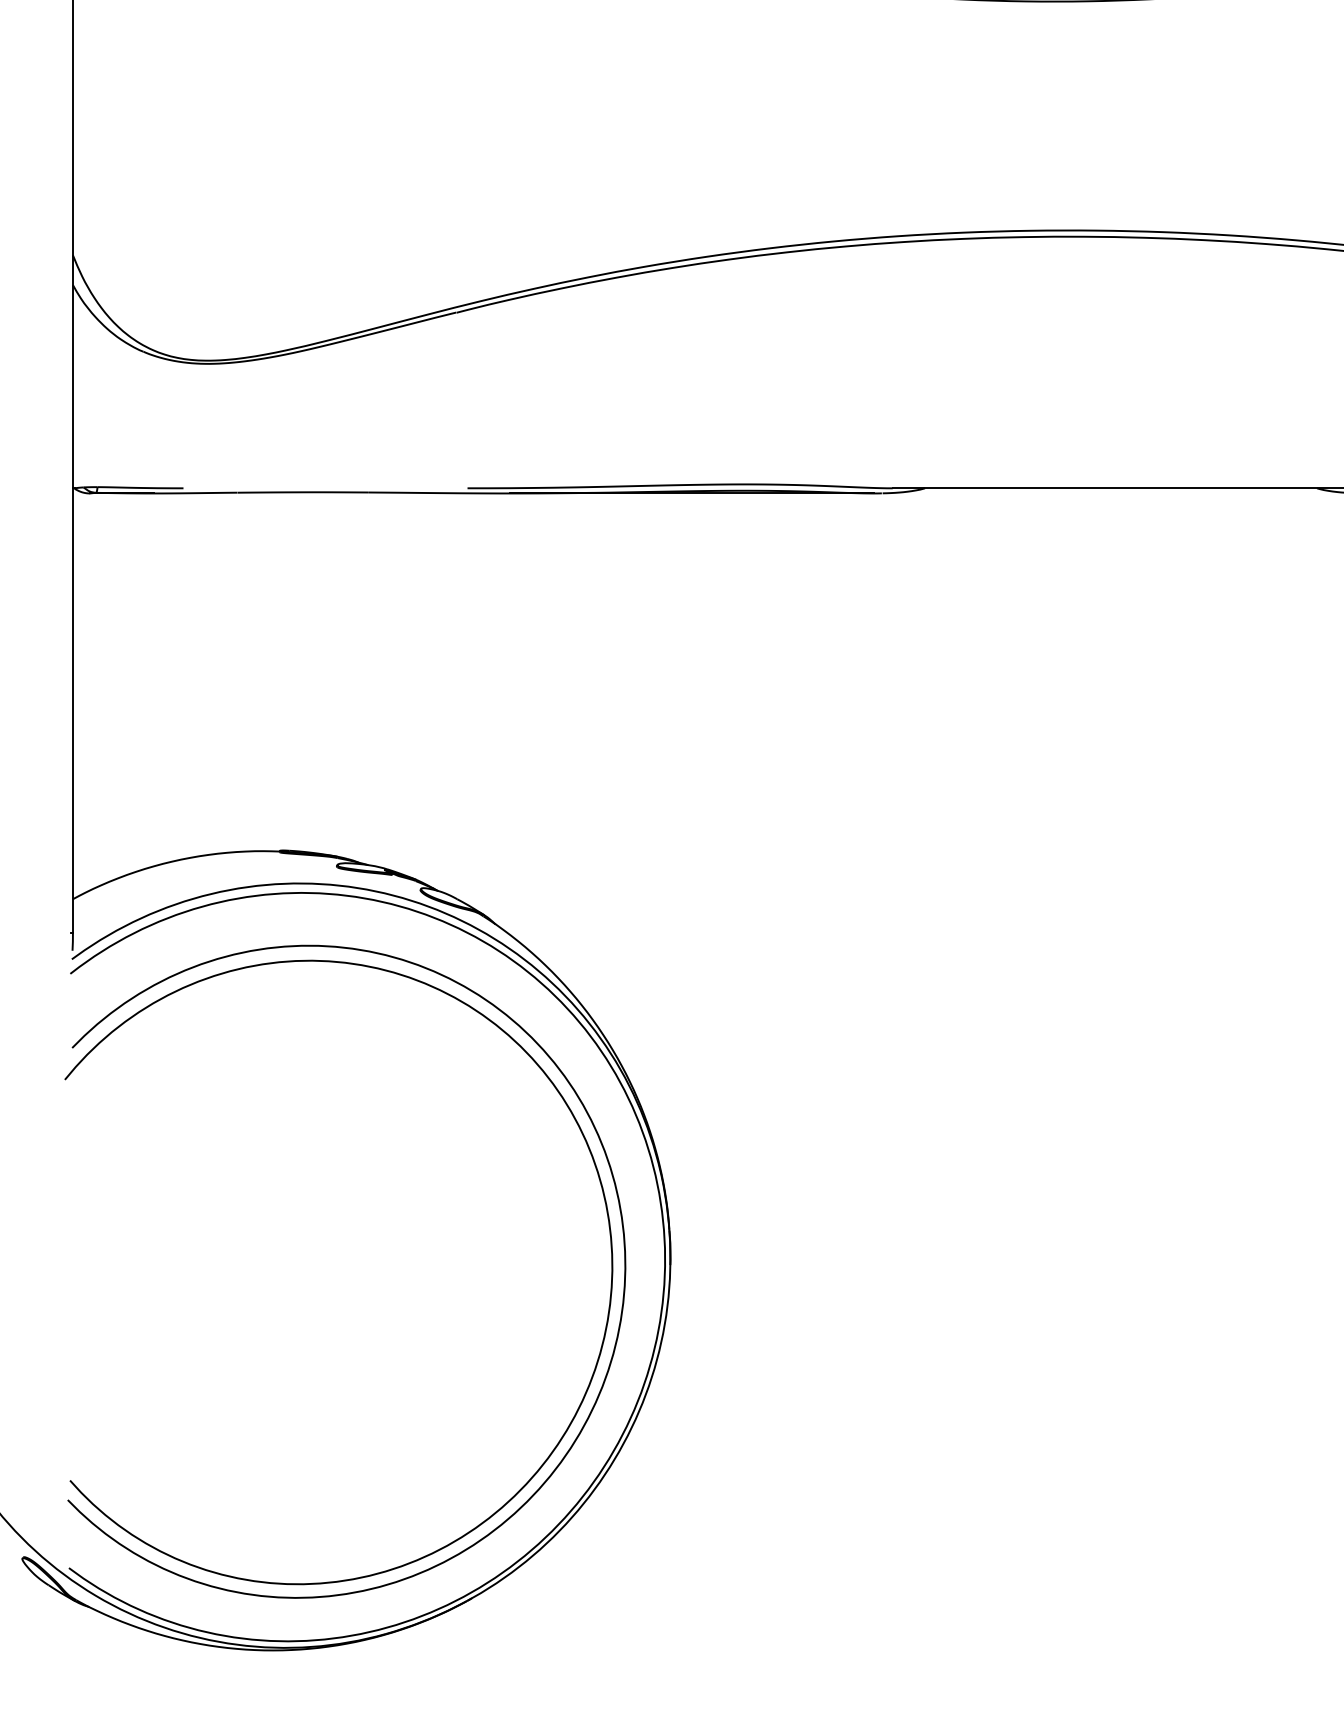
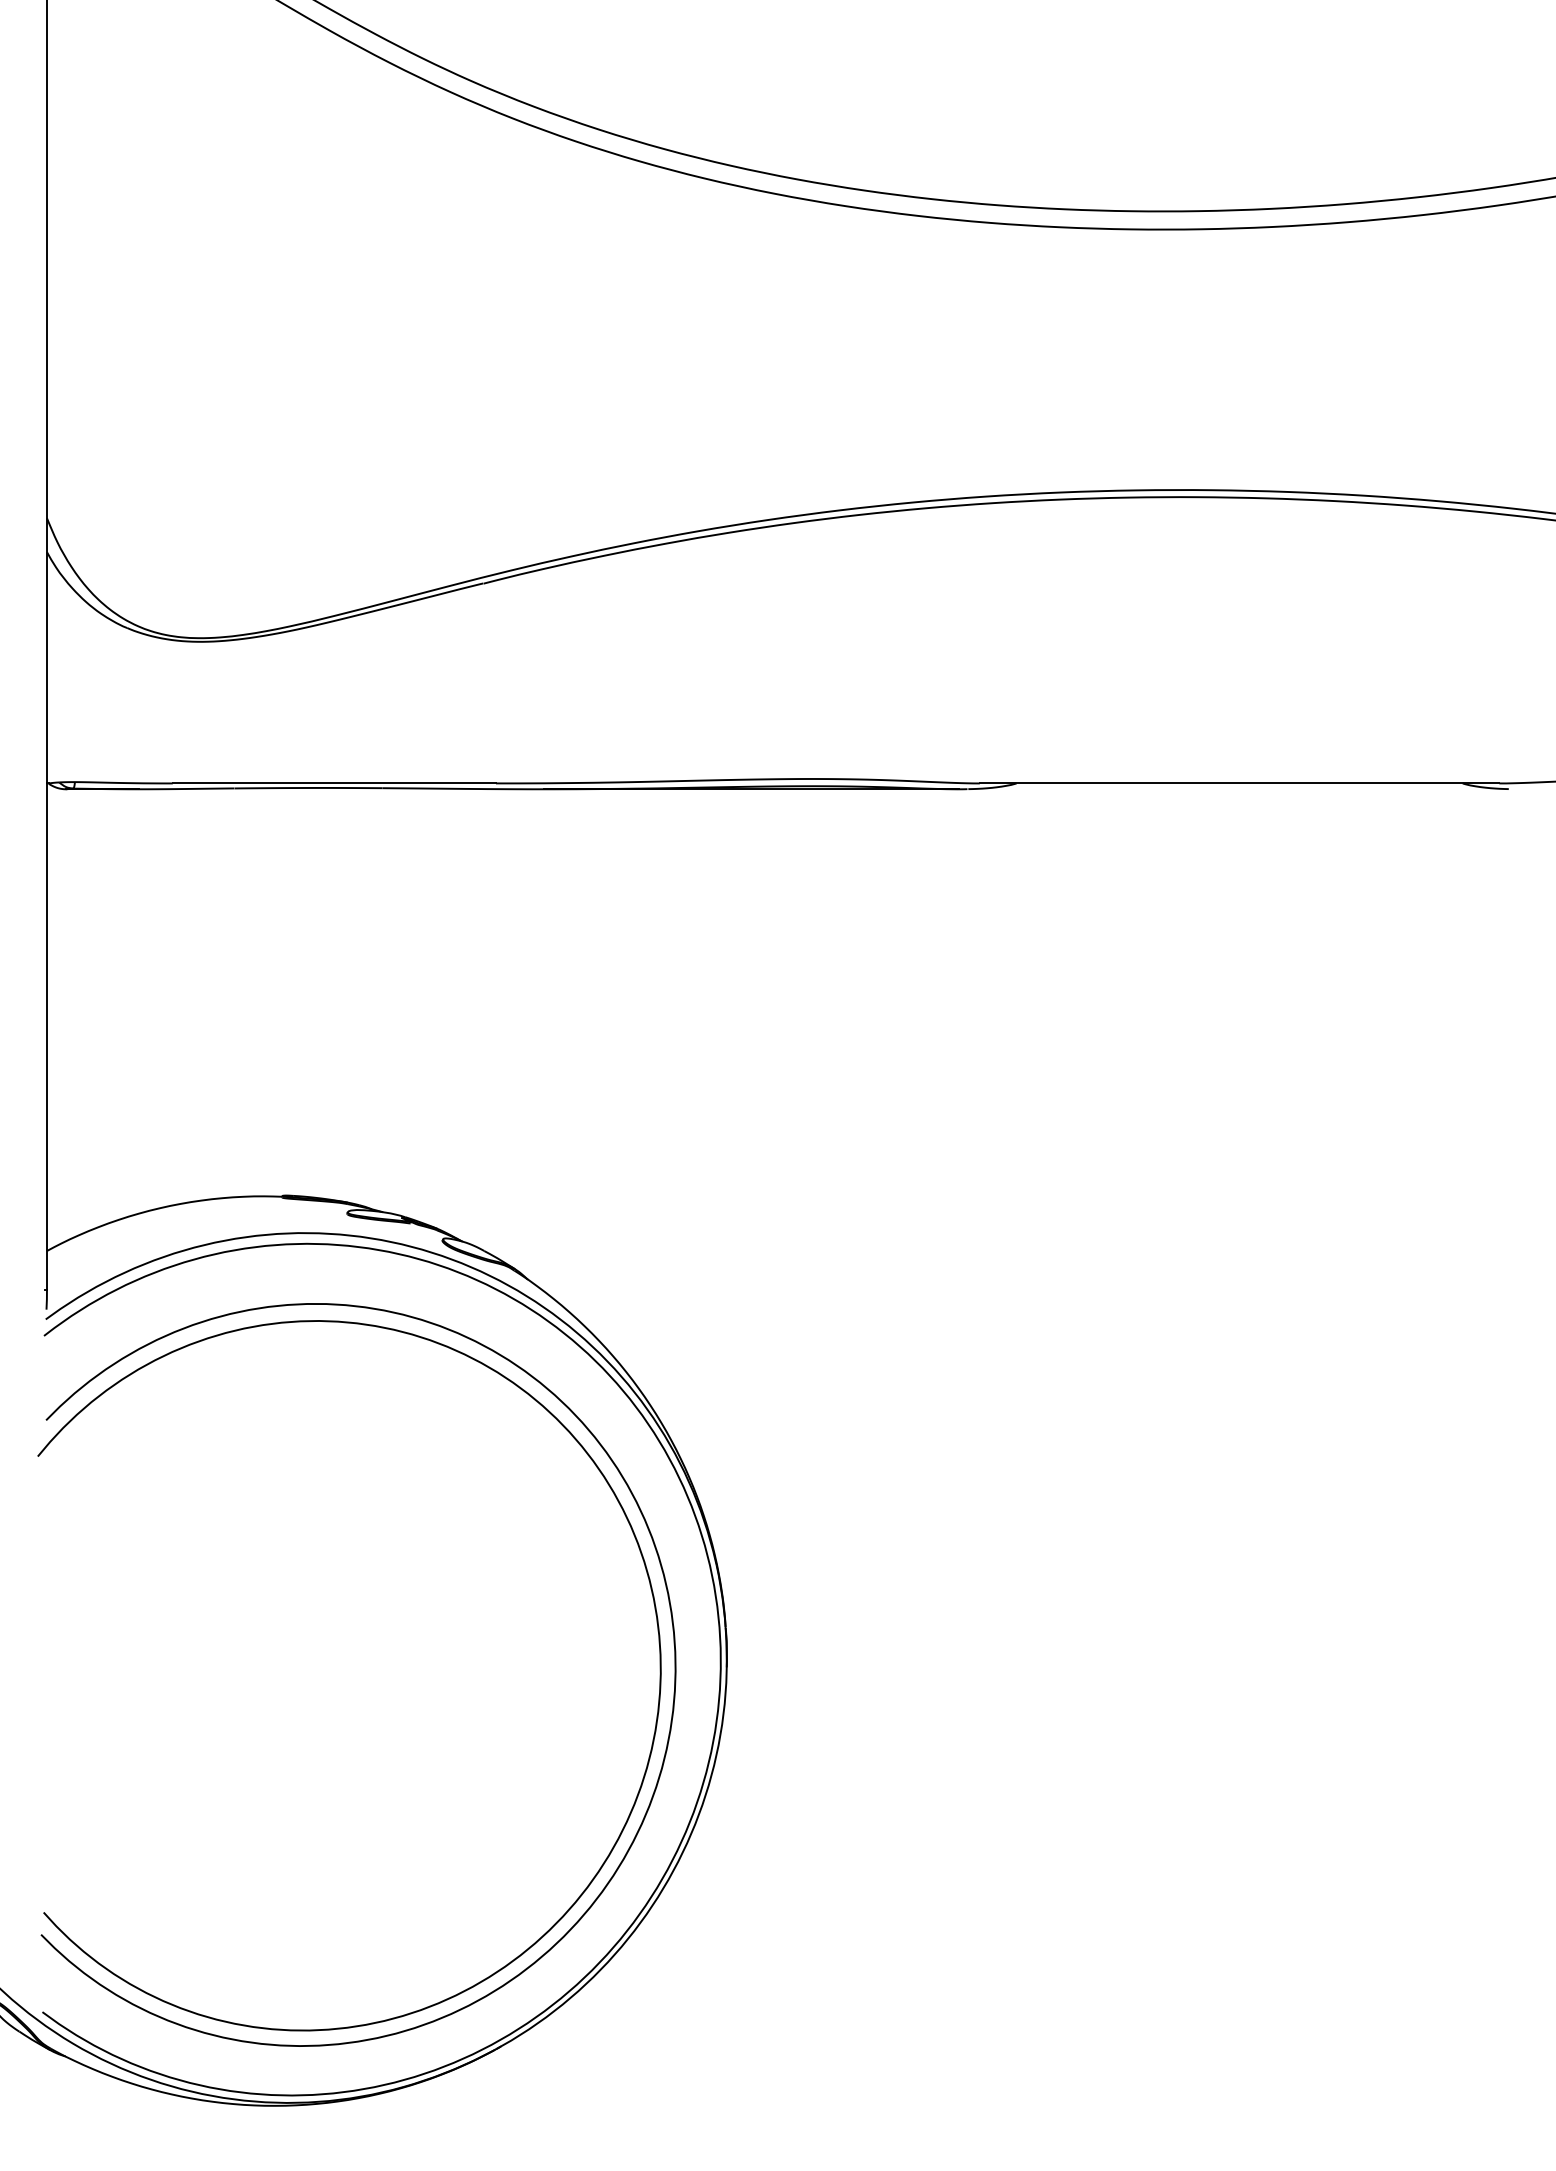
line: (324, 488) -> (333, 783), added

